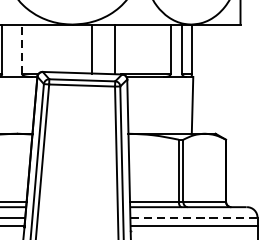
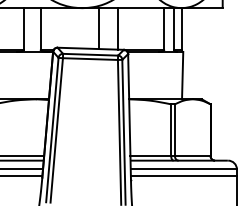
line: (22, 48) -> (40, 28), dashed -> solid
line: (194, 217) -> (184, 169), dashed -> solid

